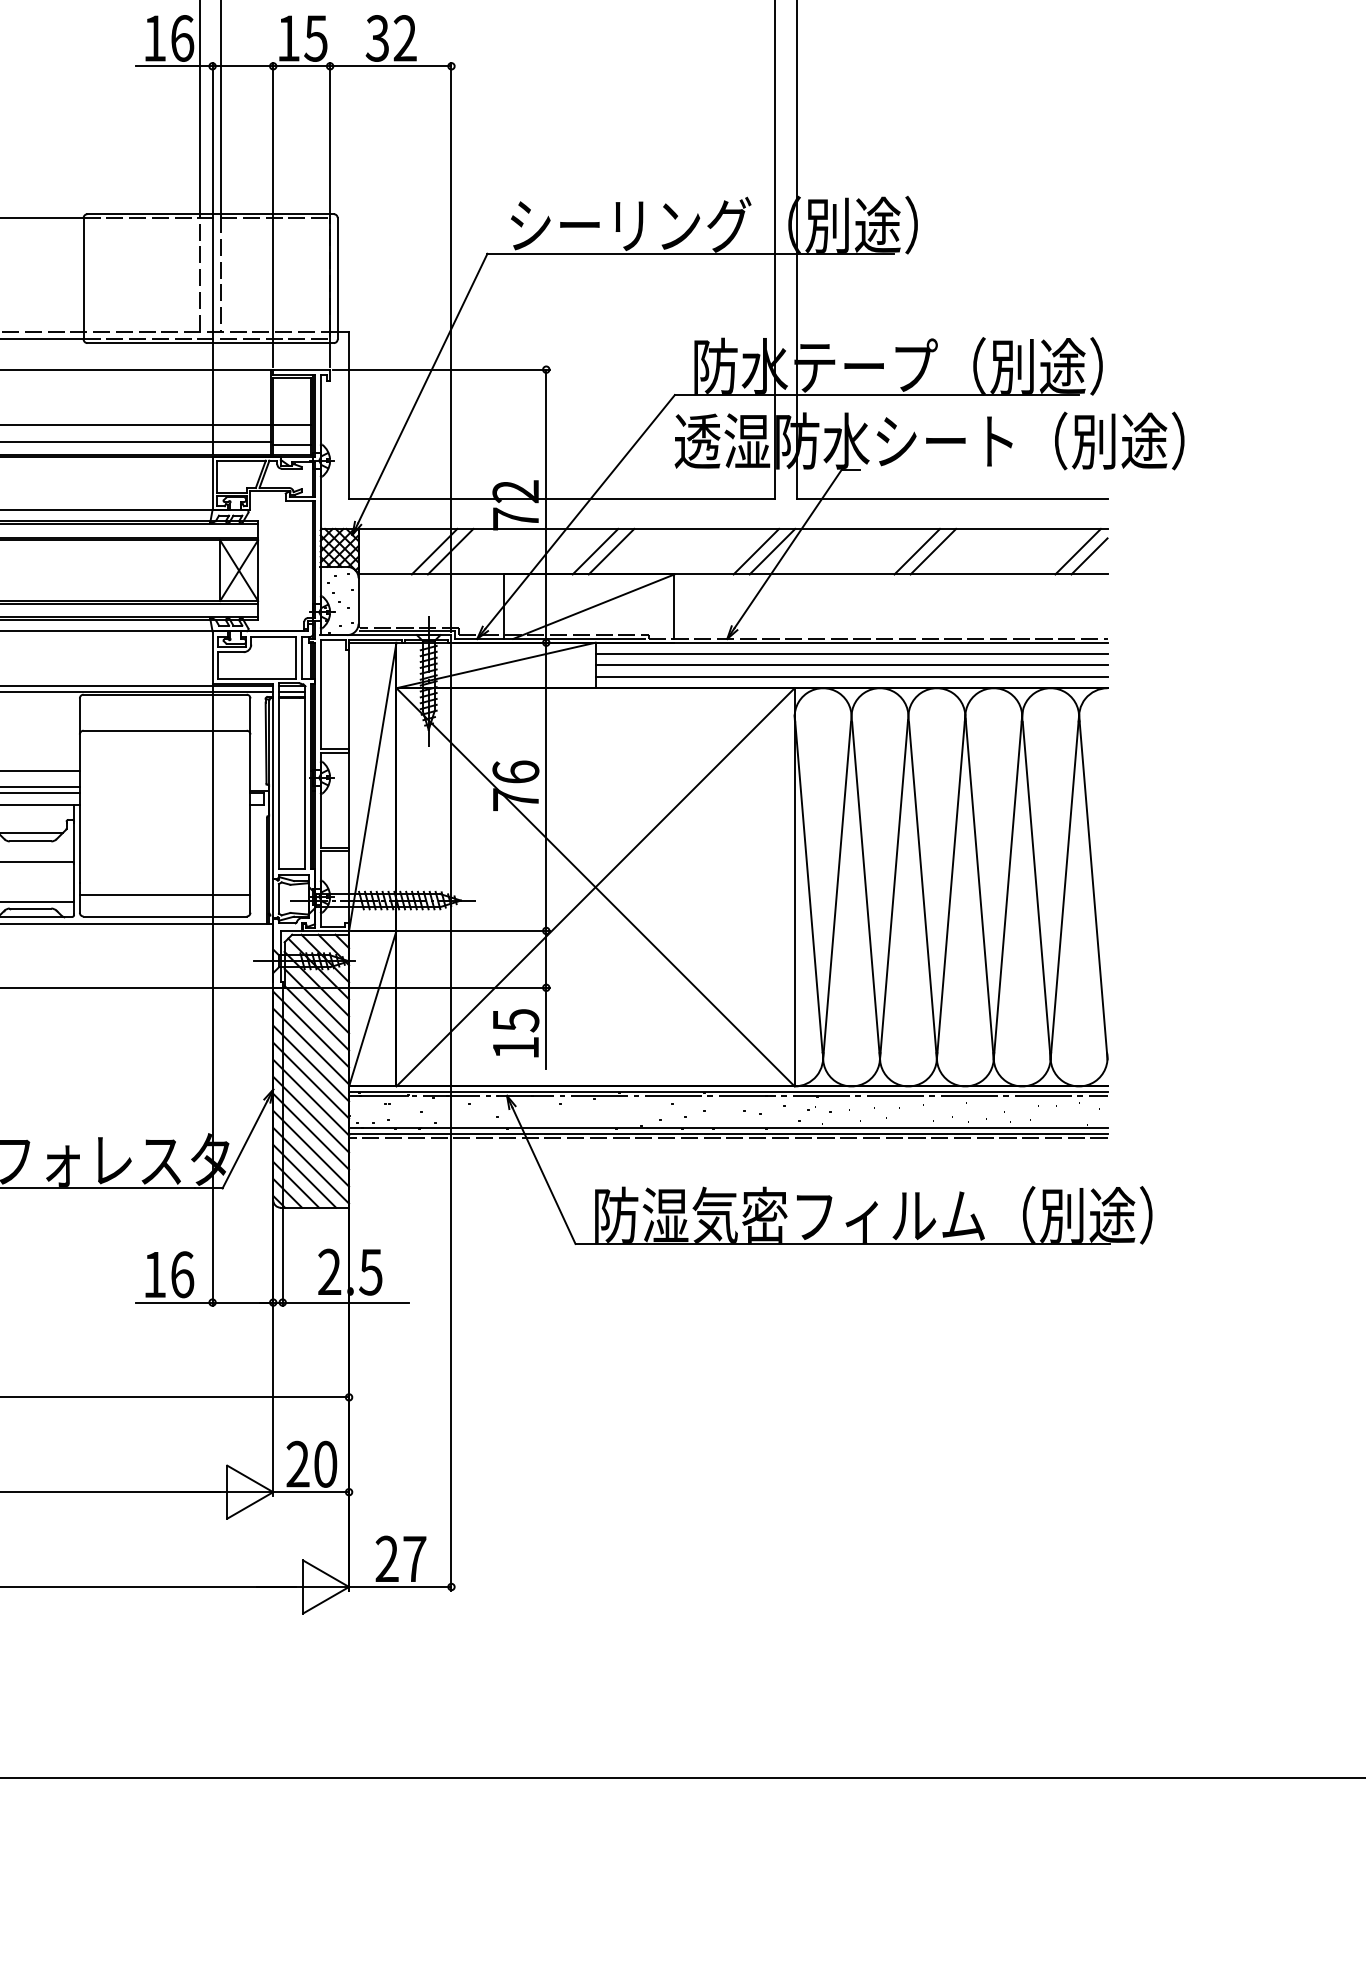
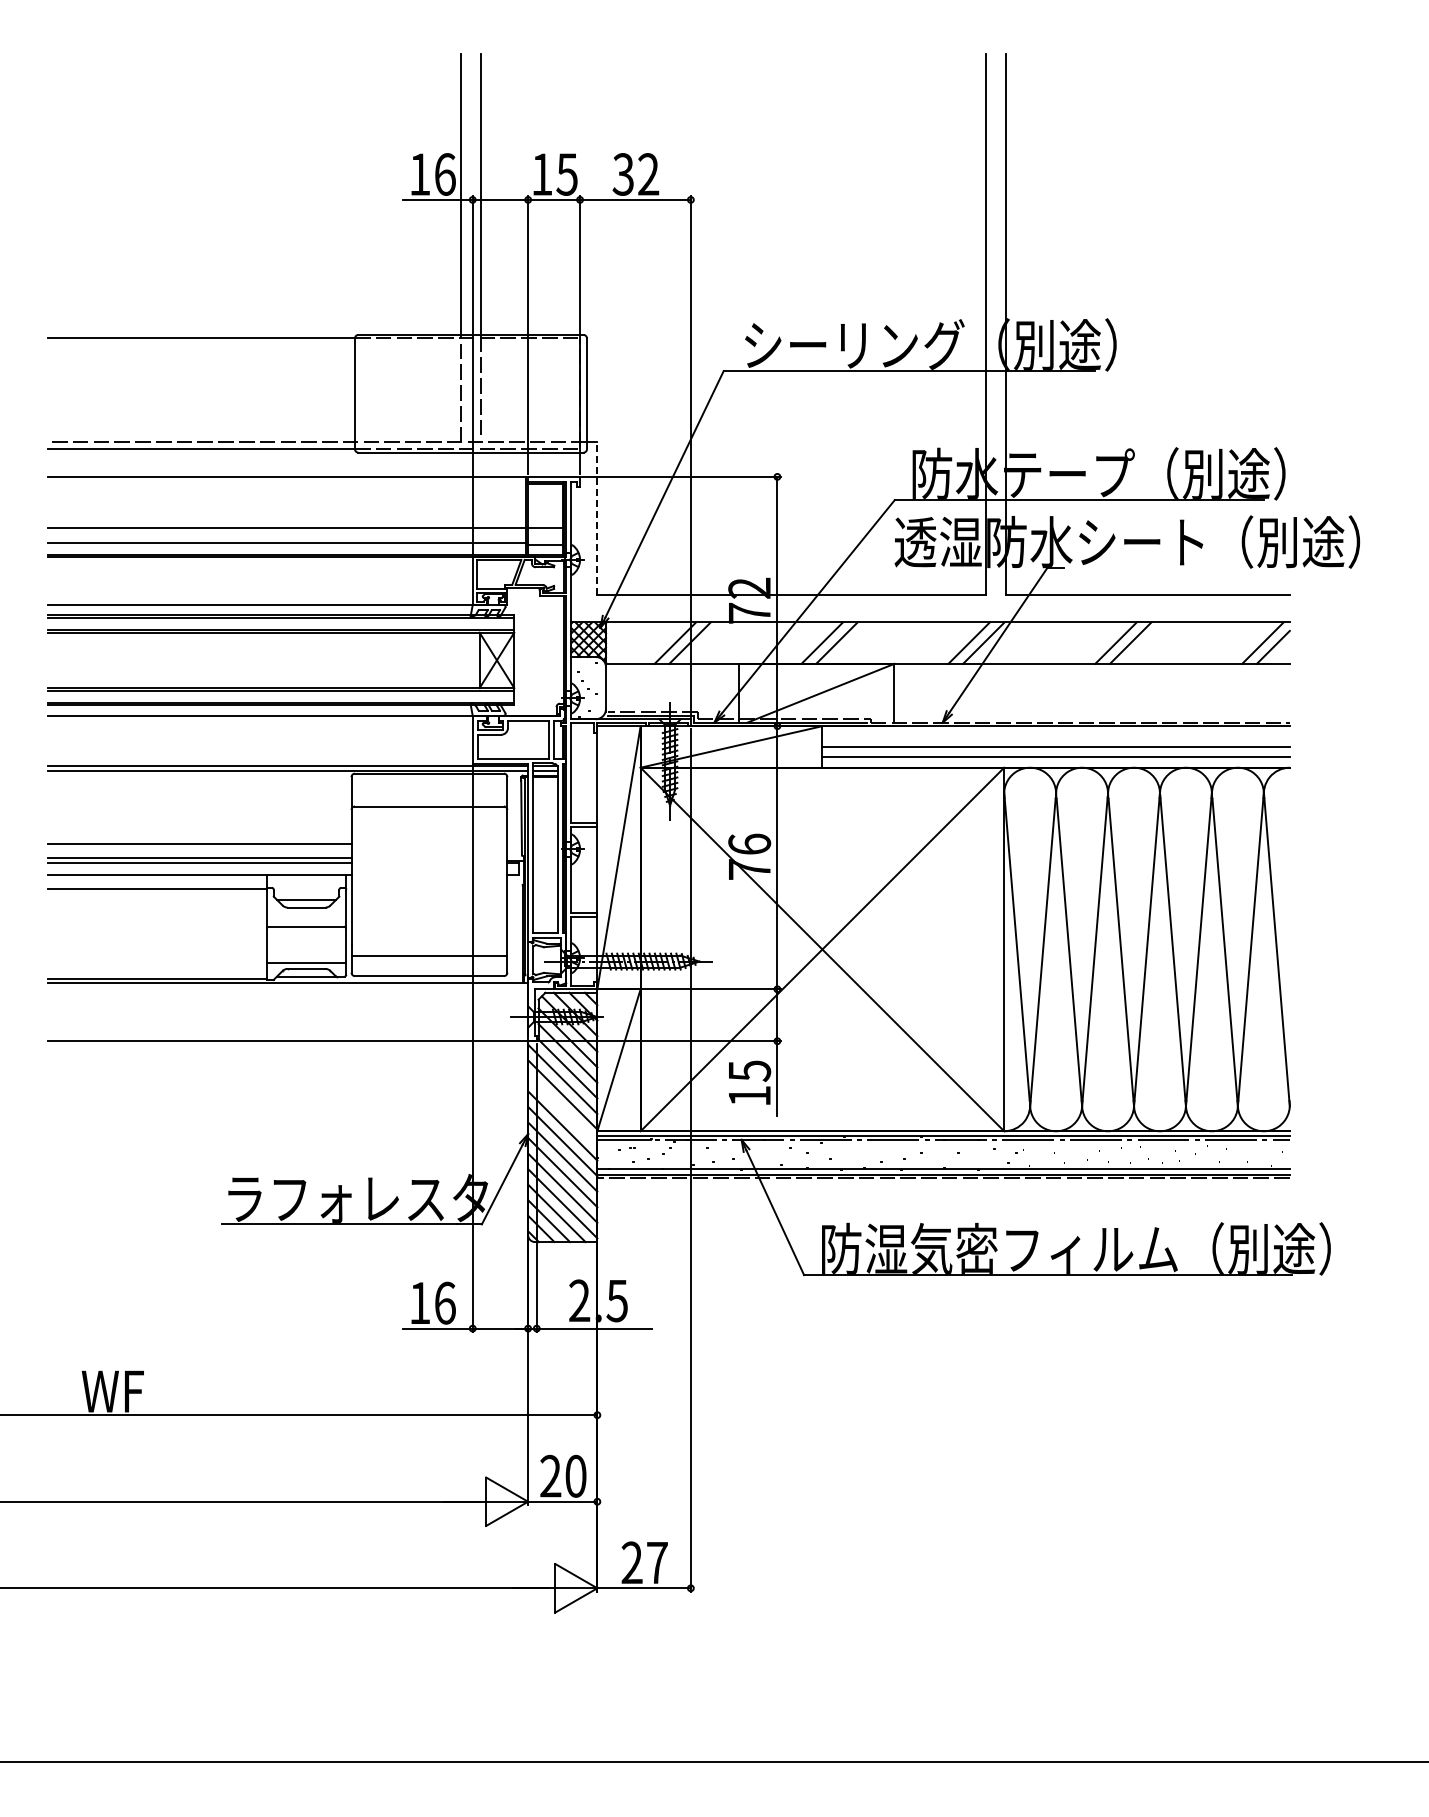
line: (349, 414) -> (597, 517), solid -> dashed
line: (850, 654) -> (1055, 736), removed
line: (310, 1063) -> (562, 1110), removed

